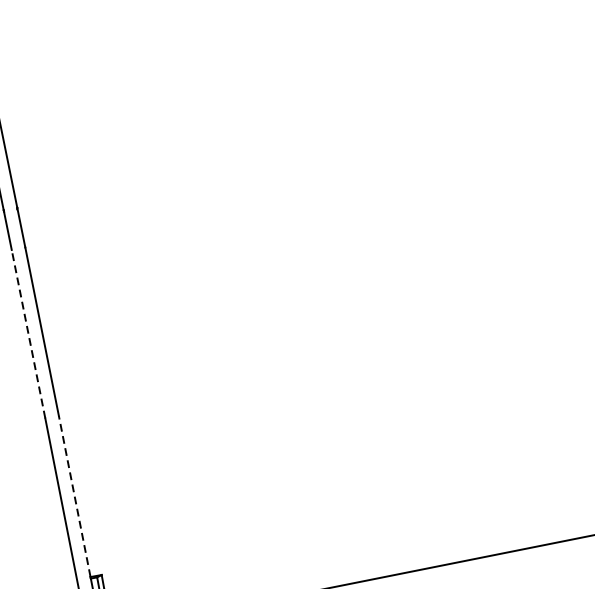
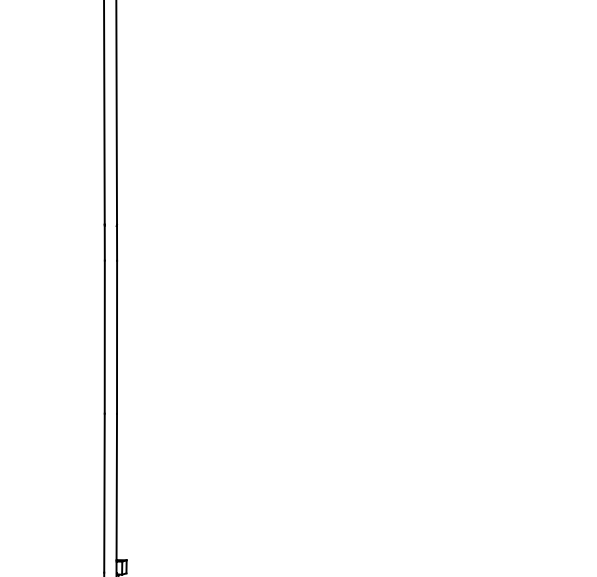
line: (28, 334) -> (104, 337), dashed -> solid
line: (74, 496) -> (116, 486), dashed -> solid

